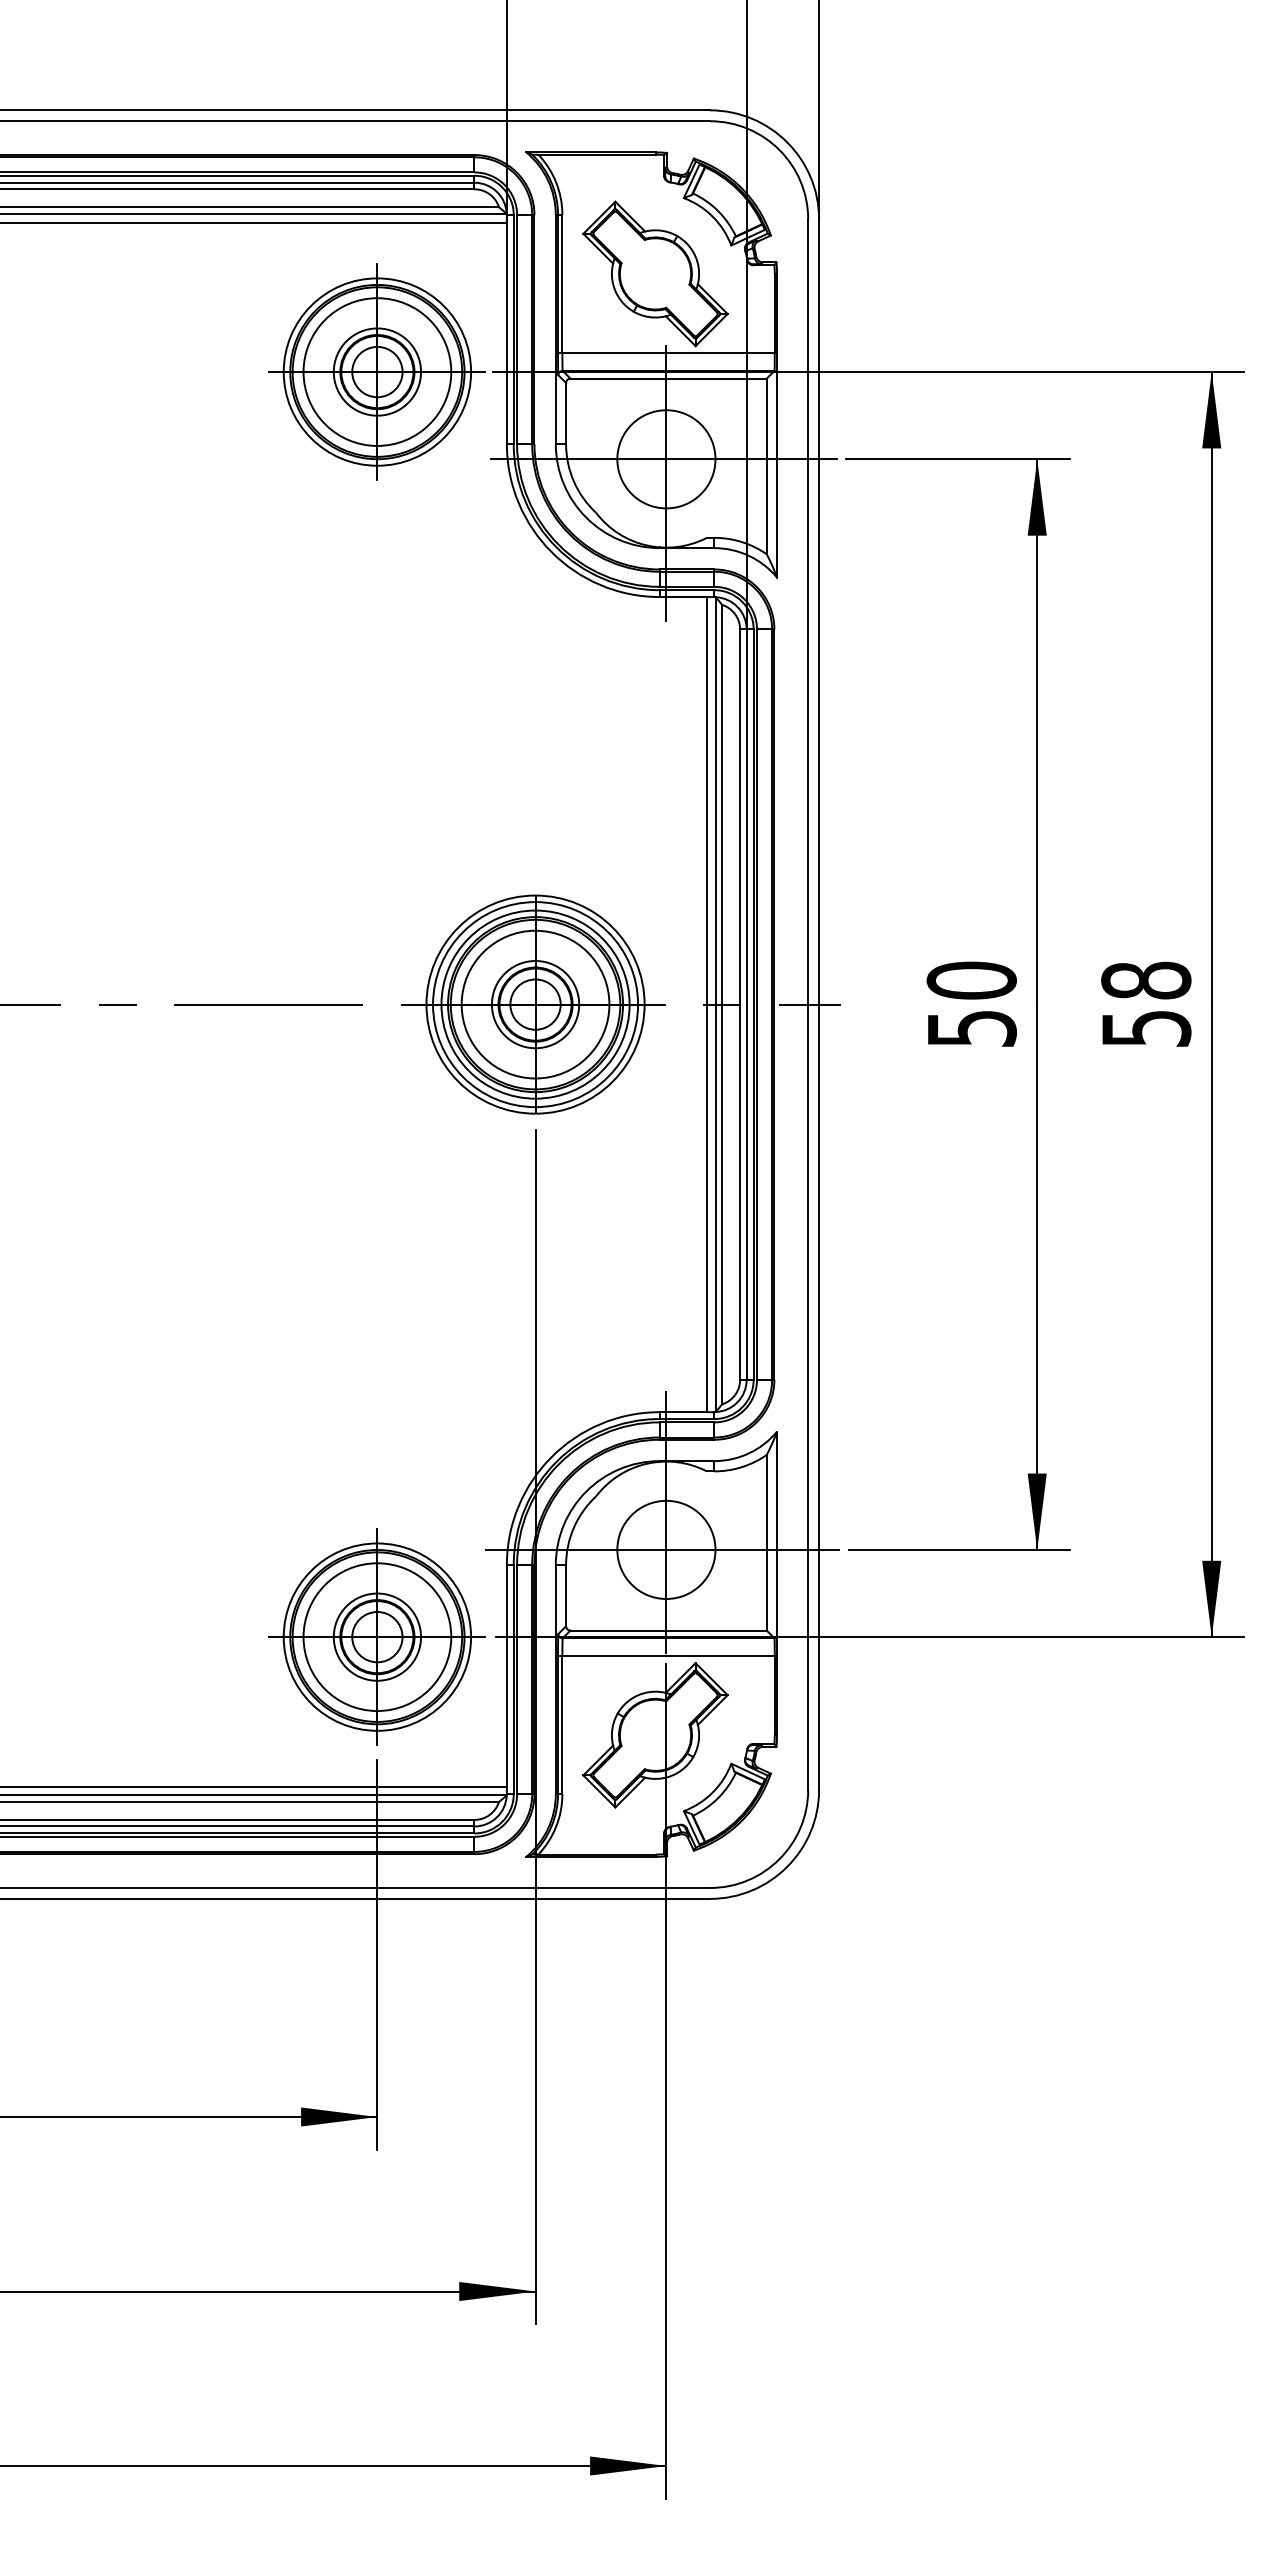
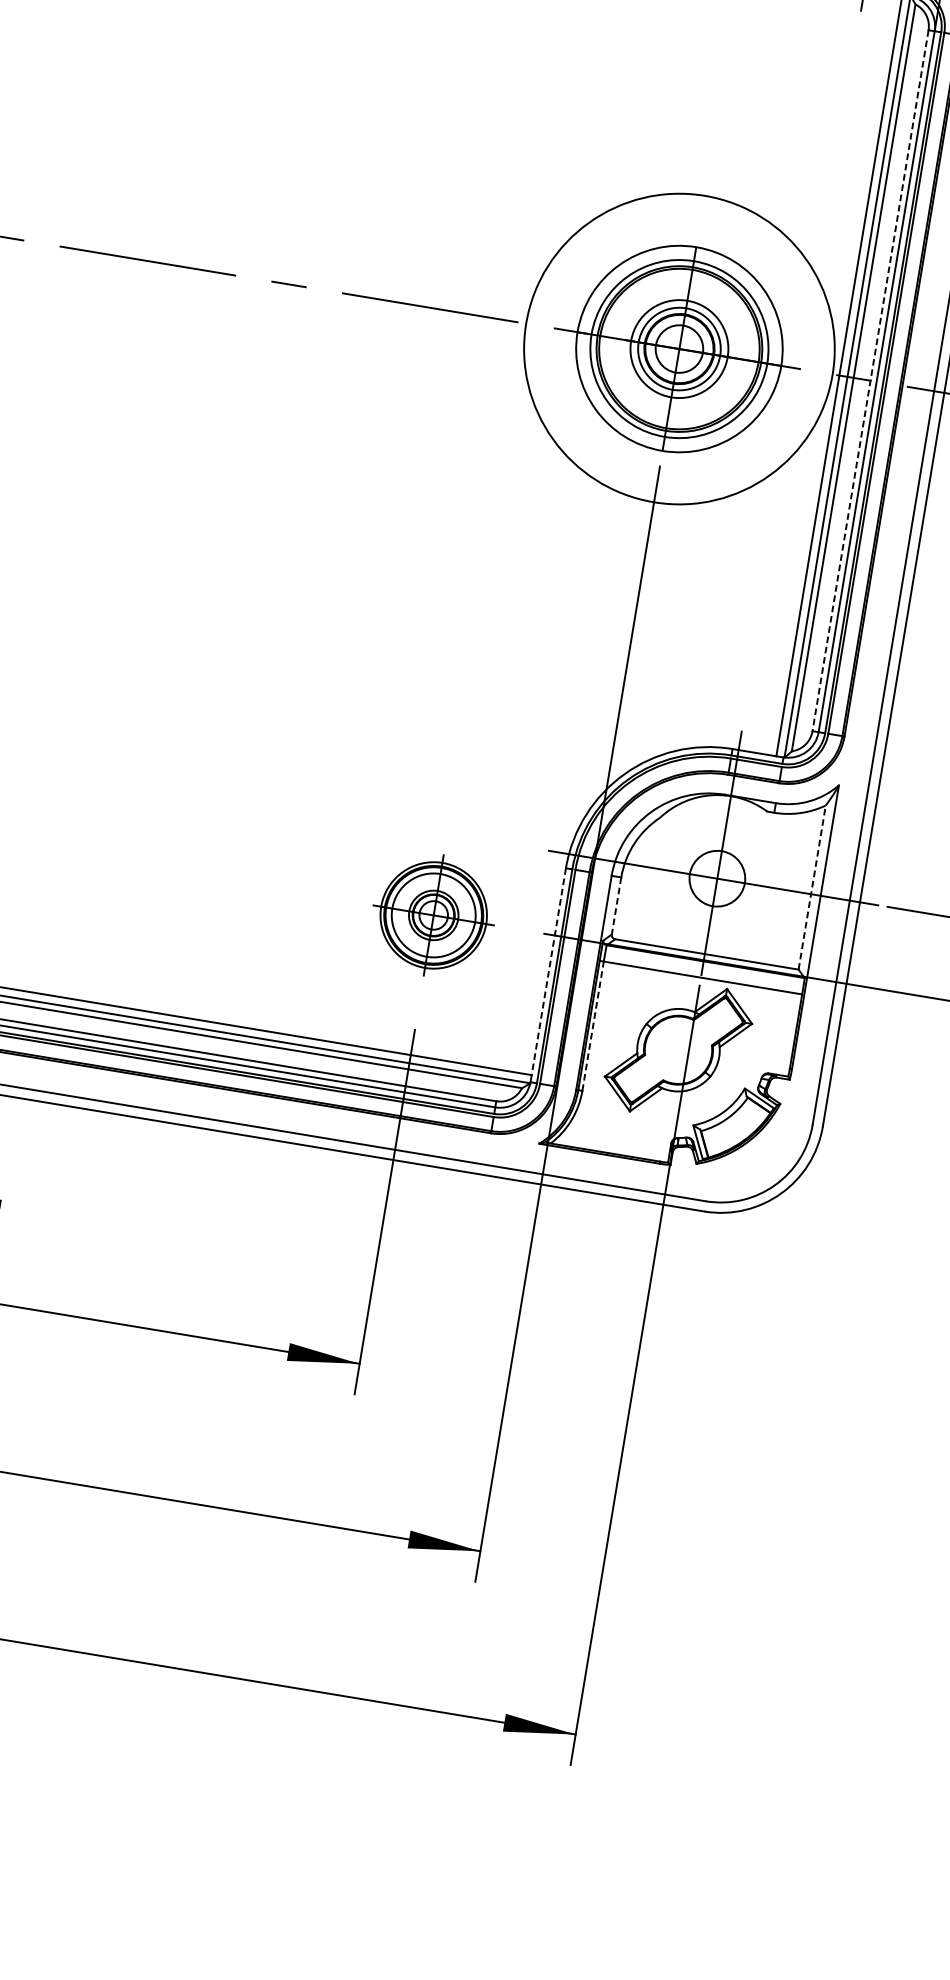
circle: (535, 1004) -> (679, 348), size x0.7
circle: (535, 1004) -> (679, 348), size x1.6
line: (740, 1005) -> (870, 381), solid -> dashed
line: (766, 1542) -> (811, 887), solid -> dashed
circle: (666, 1549) -> (717, 878), size x0.6
line: (566, 1595) -> (616, 905), solid -> dashed
part: (376, 1636) -> (433, 914), size x0.6
line: (506, 1675) -> (548, 971), solid -> dashed
line: (562, 1724) -> (593, 1025), solid -> dashed

